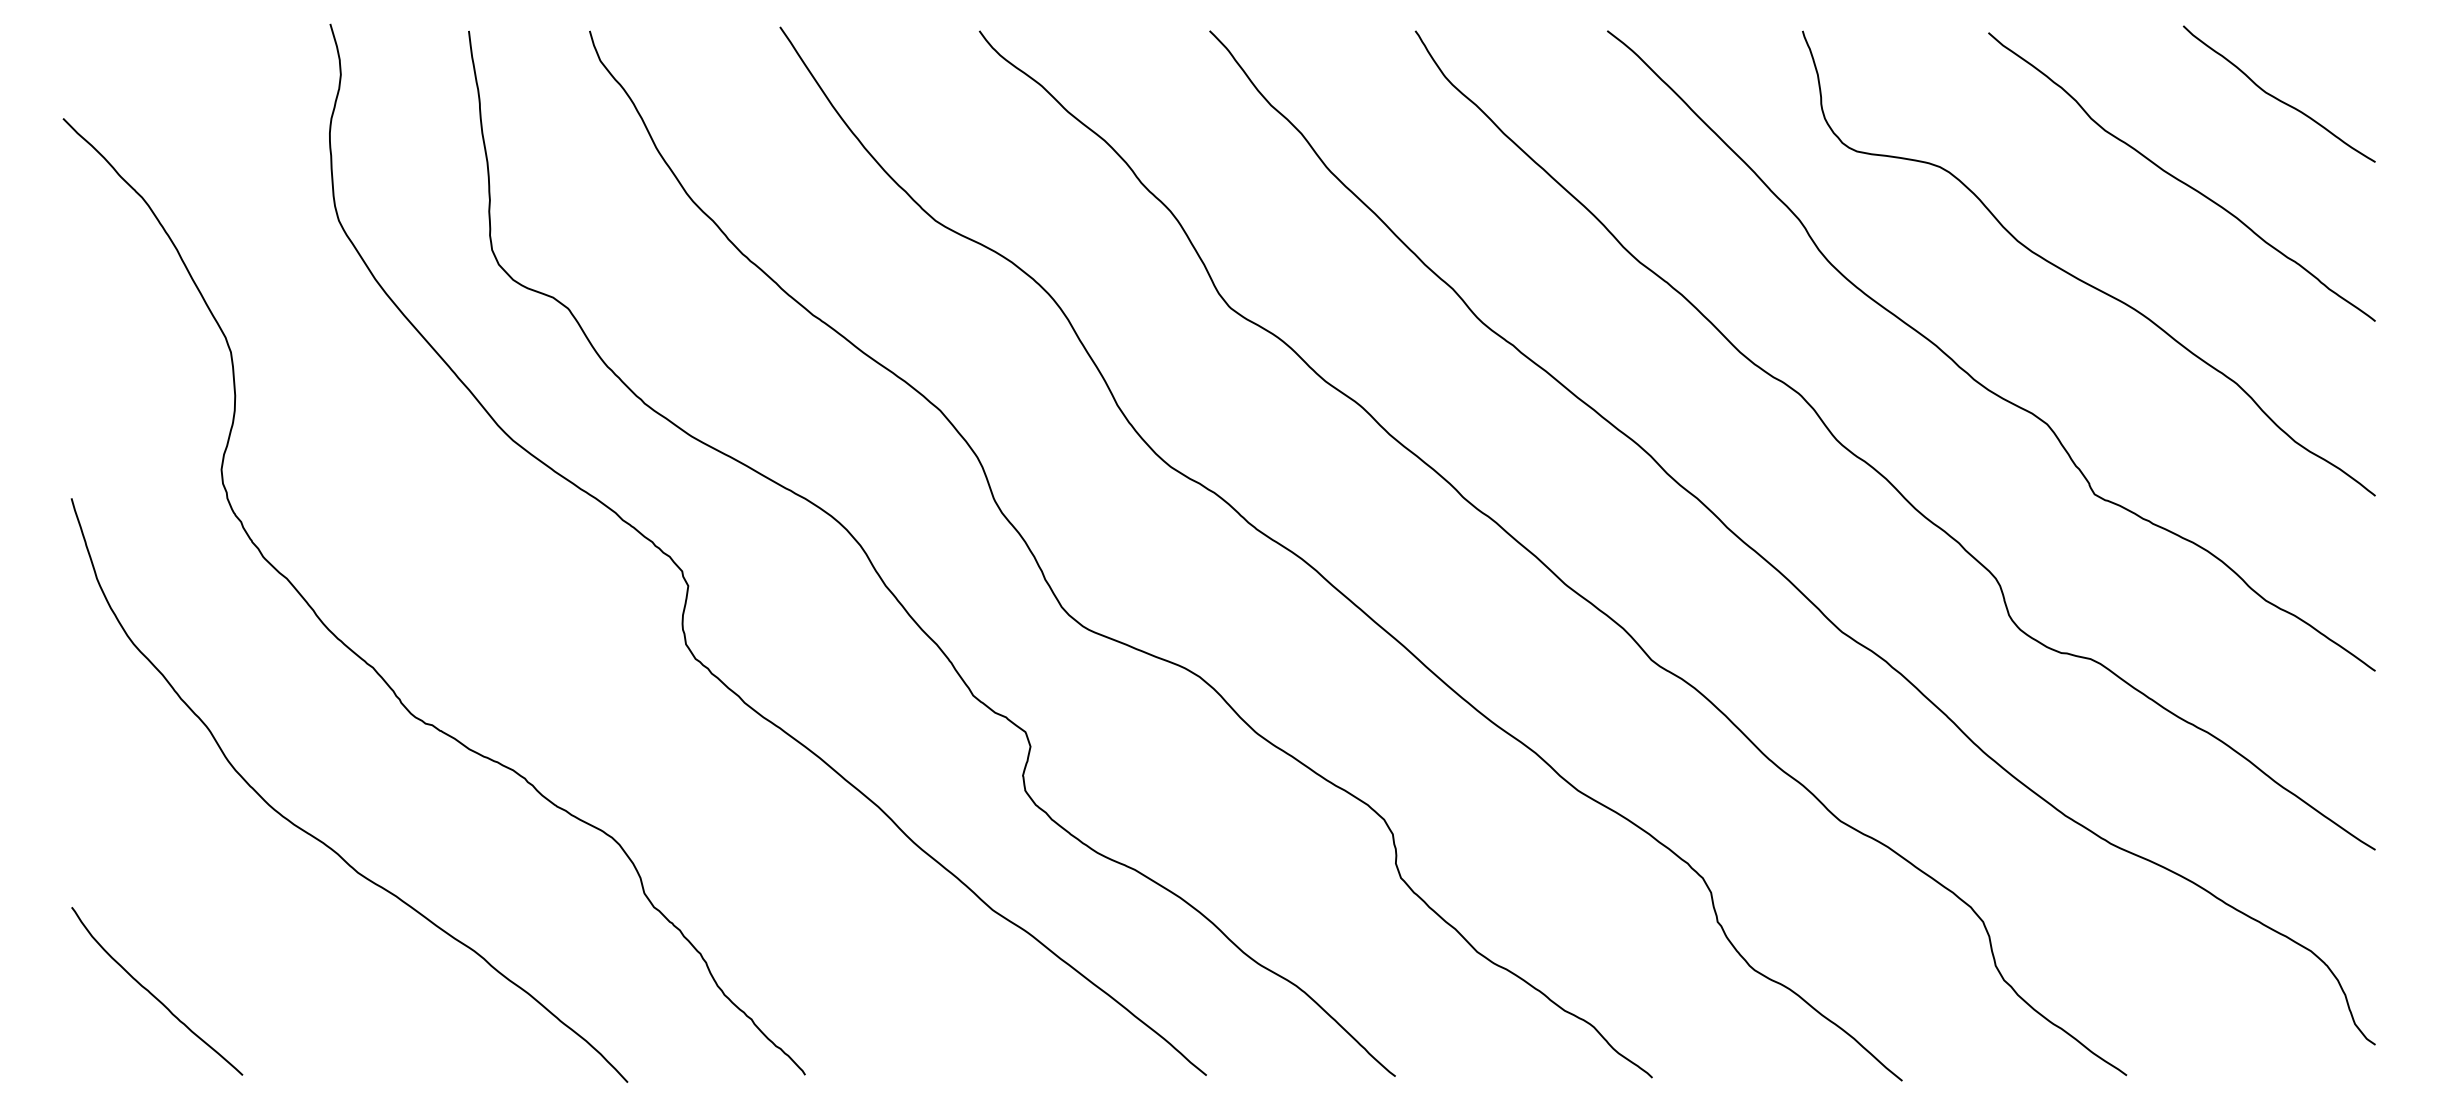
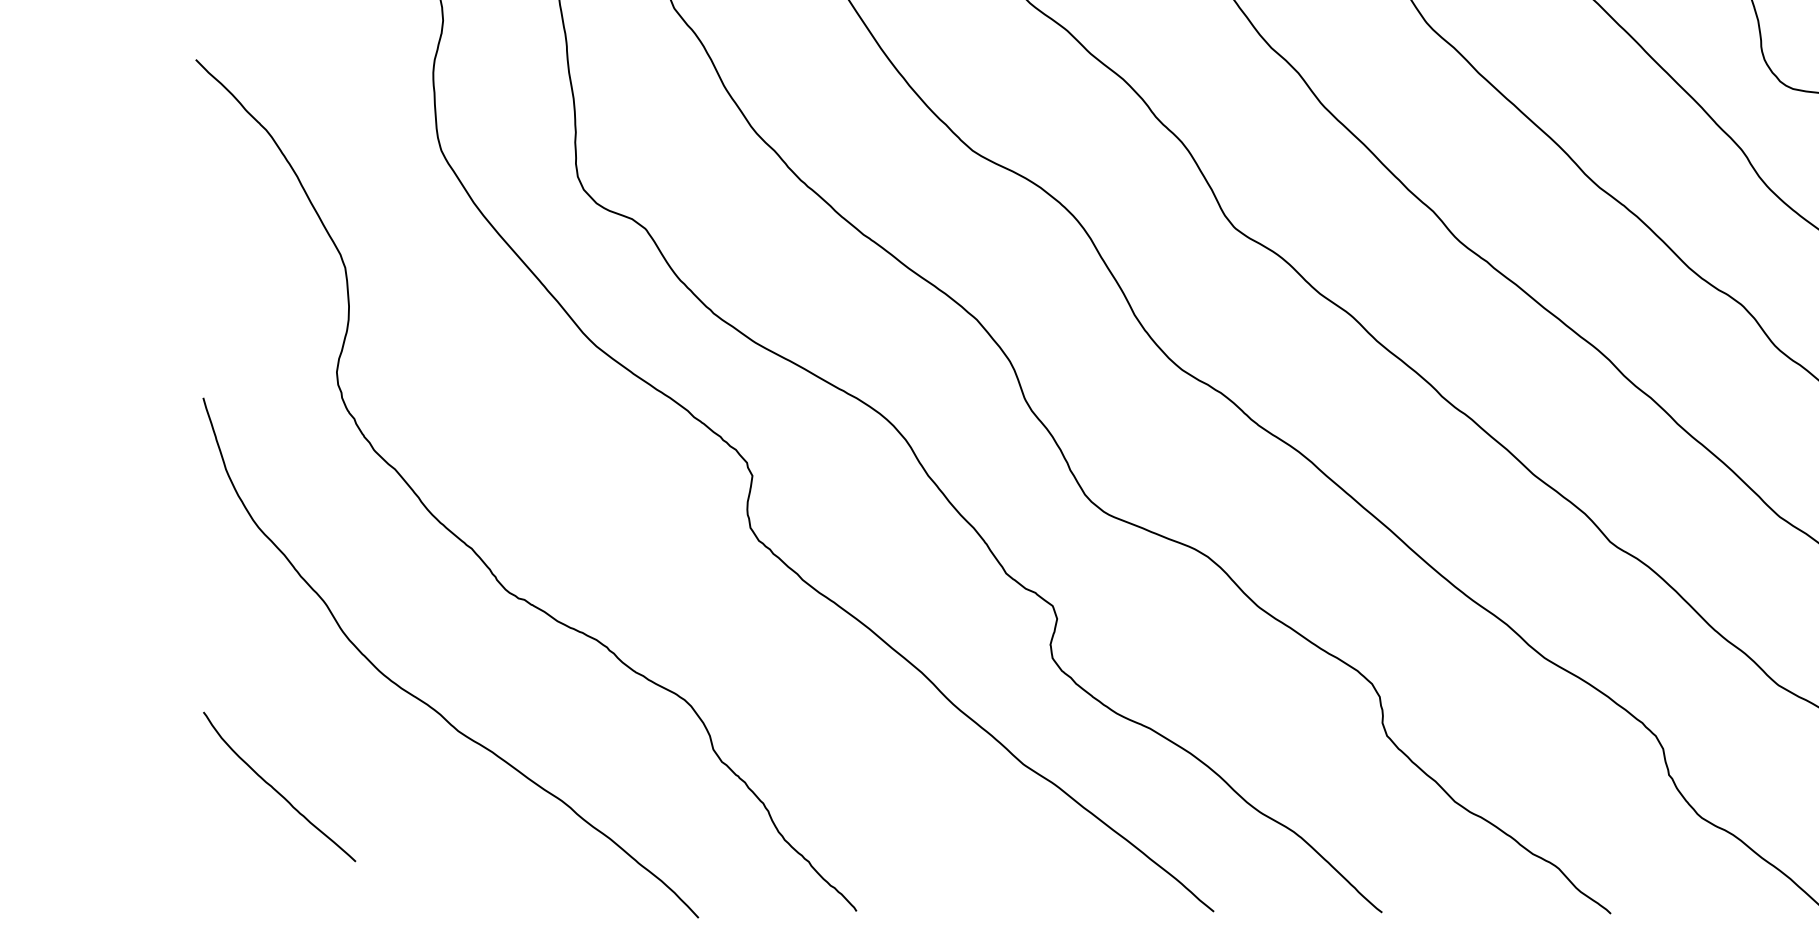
curve: (153, 994) -> (276, 789), moved

